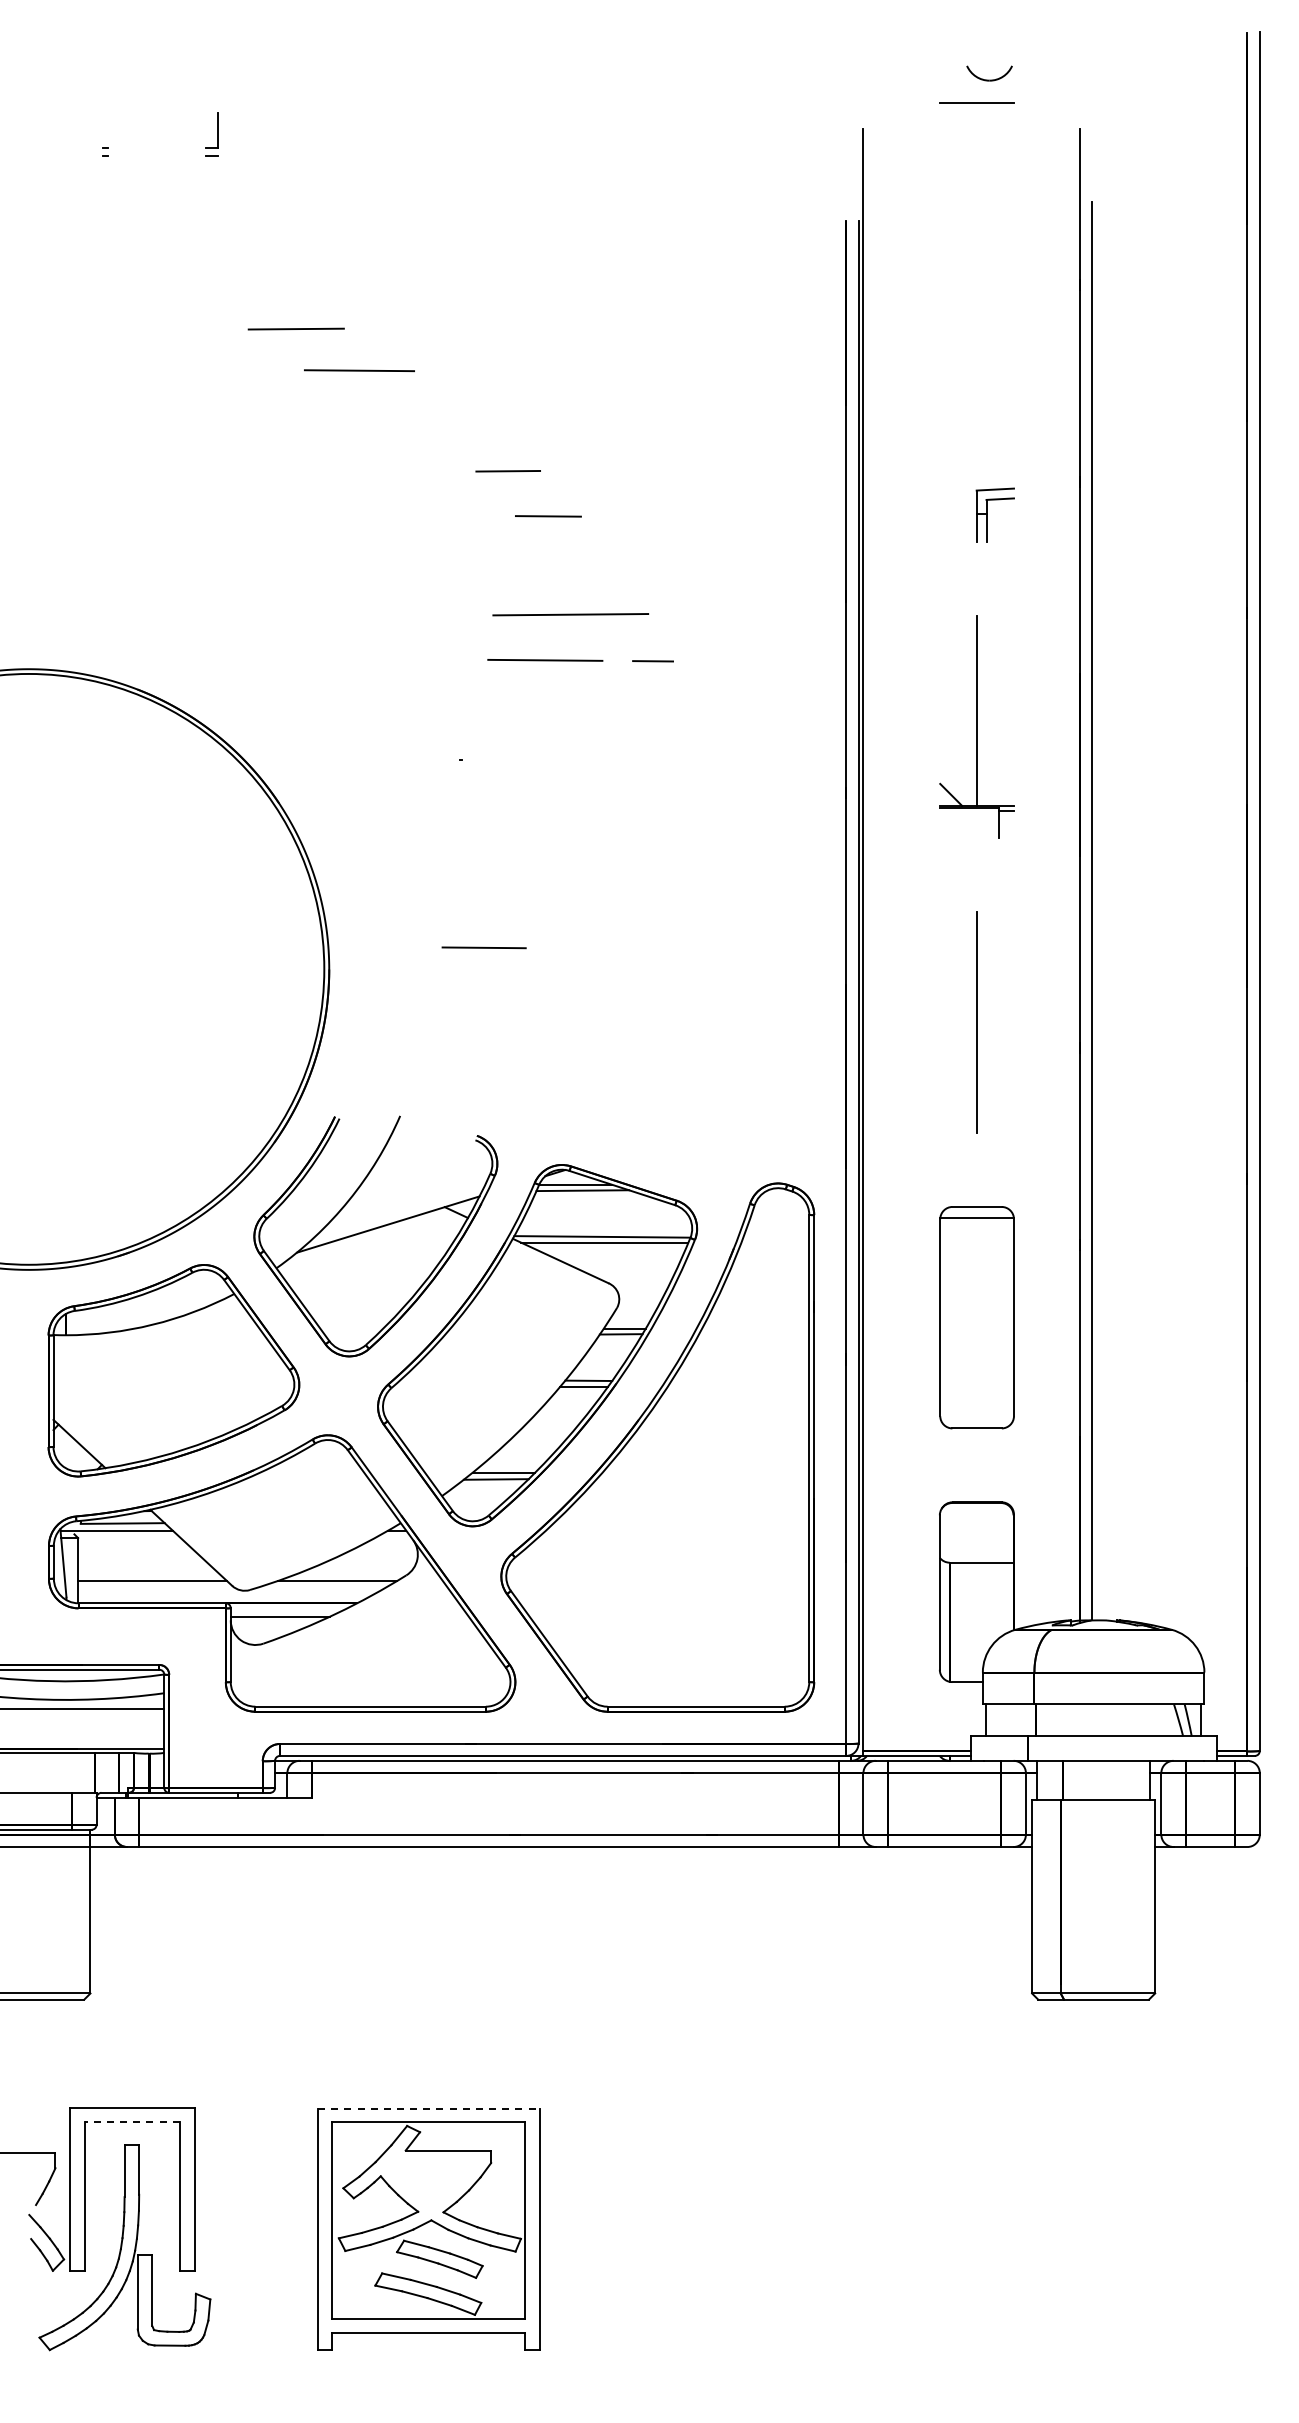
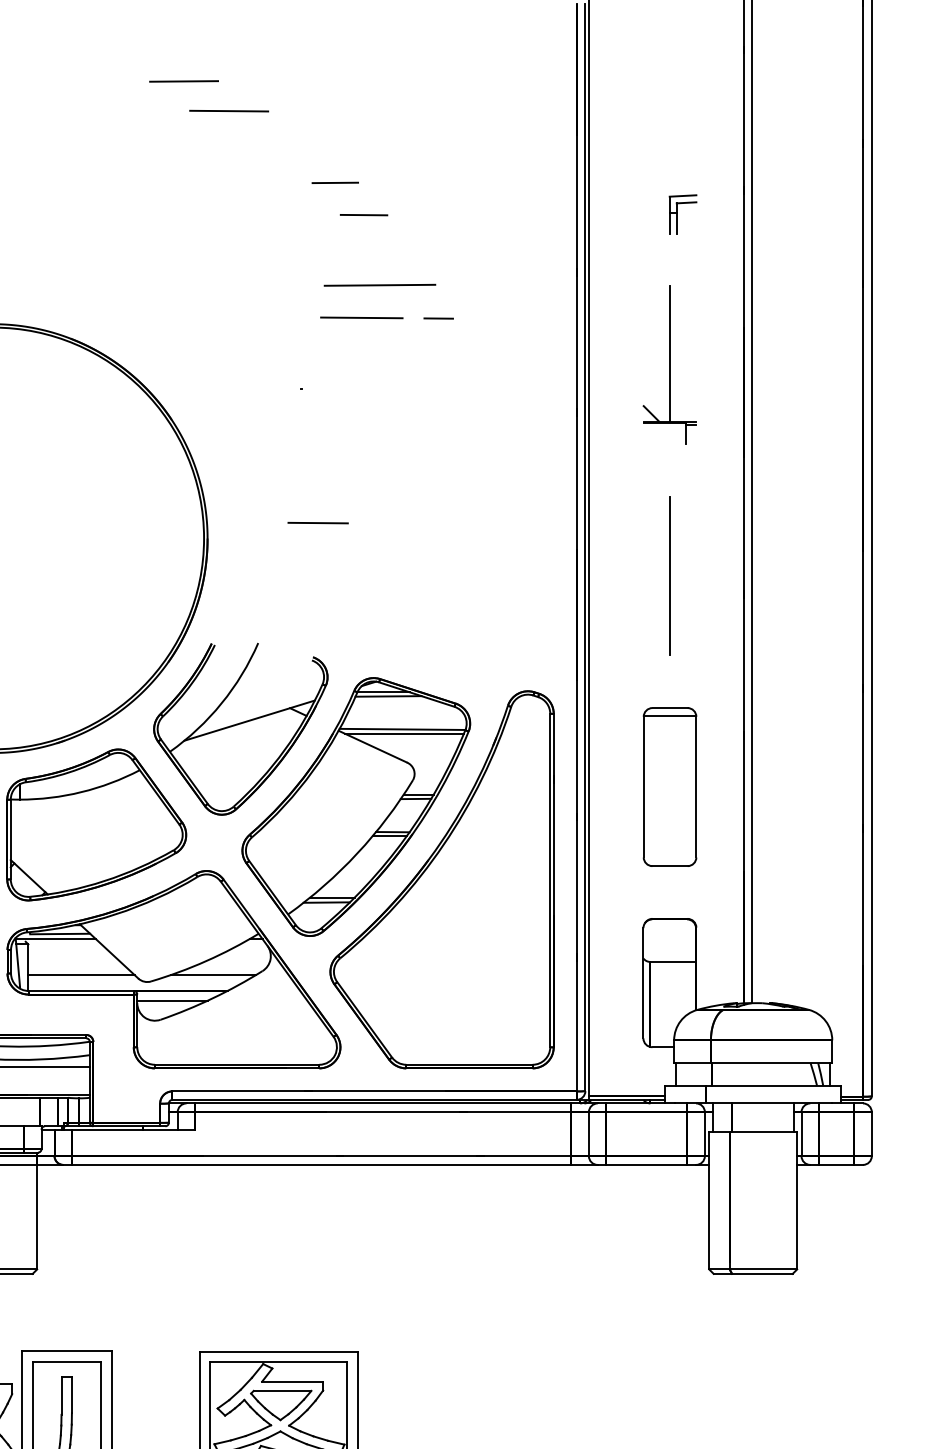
line: (428, 2108) -> (278, 1351), dashed -> solid
line: (132, 2122) -> (67, 1361), dashed -> solid
part: (432, 2183) -> (281, 1405), added

